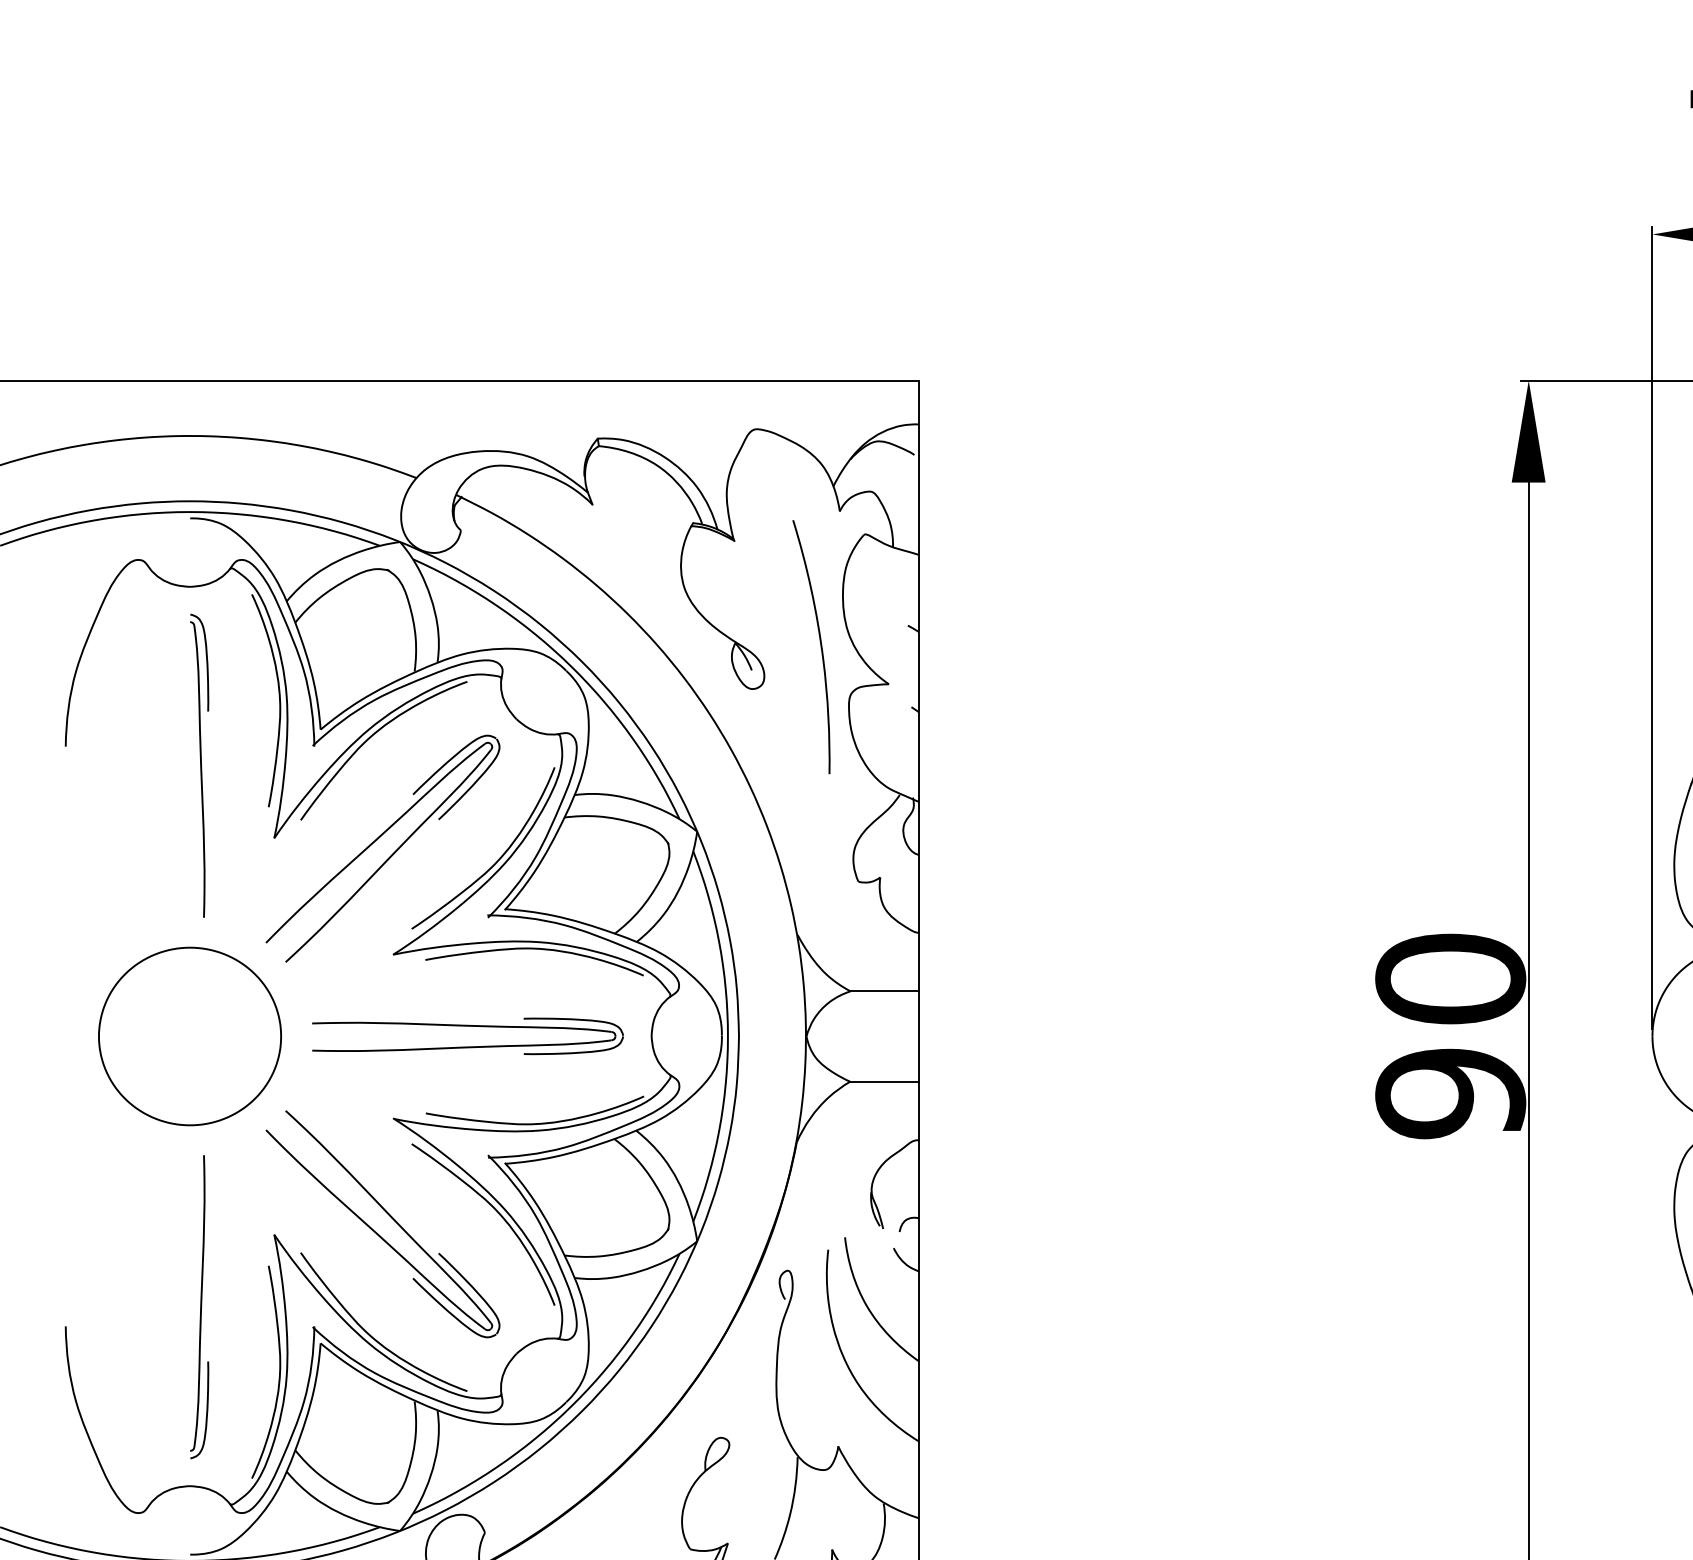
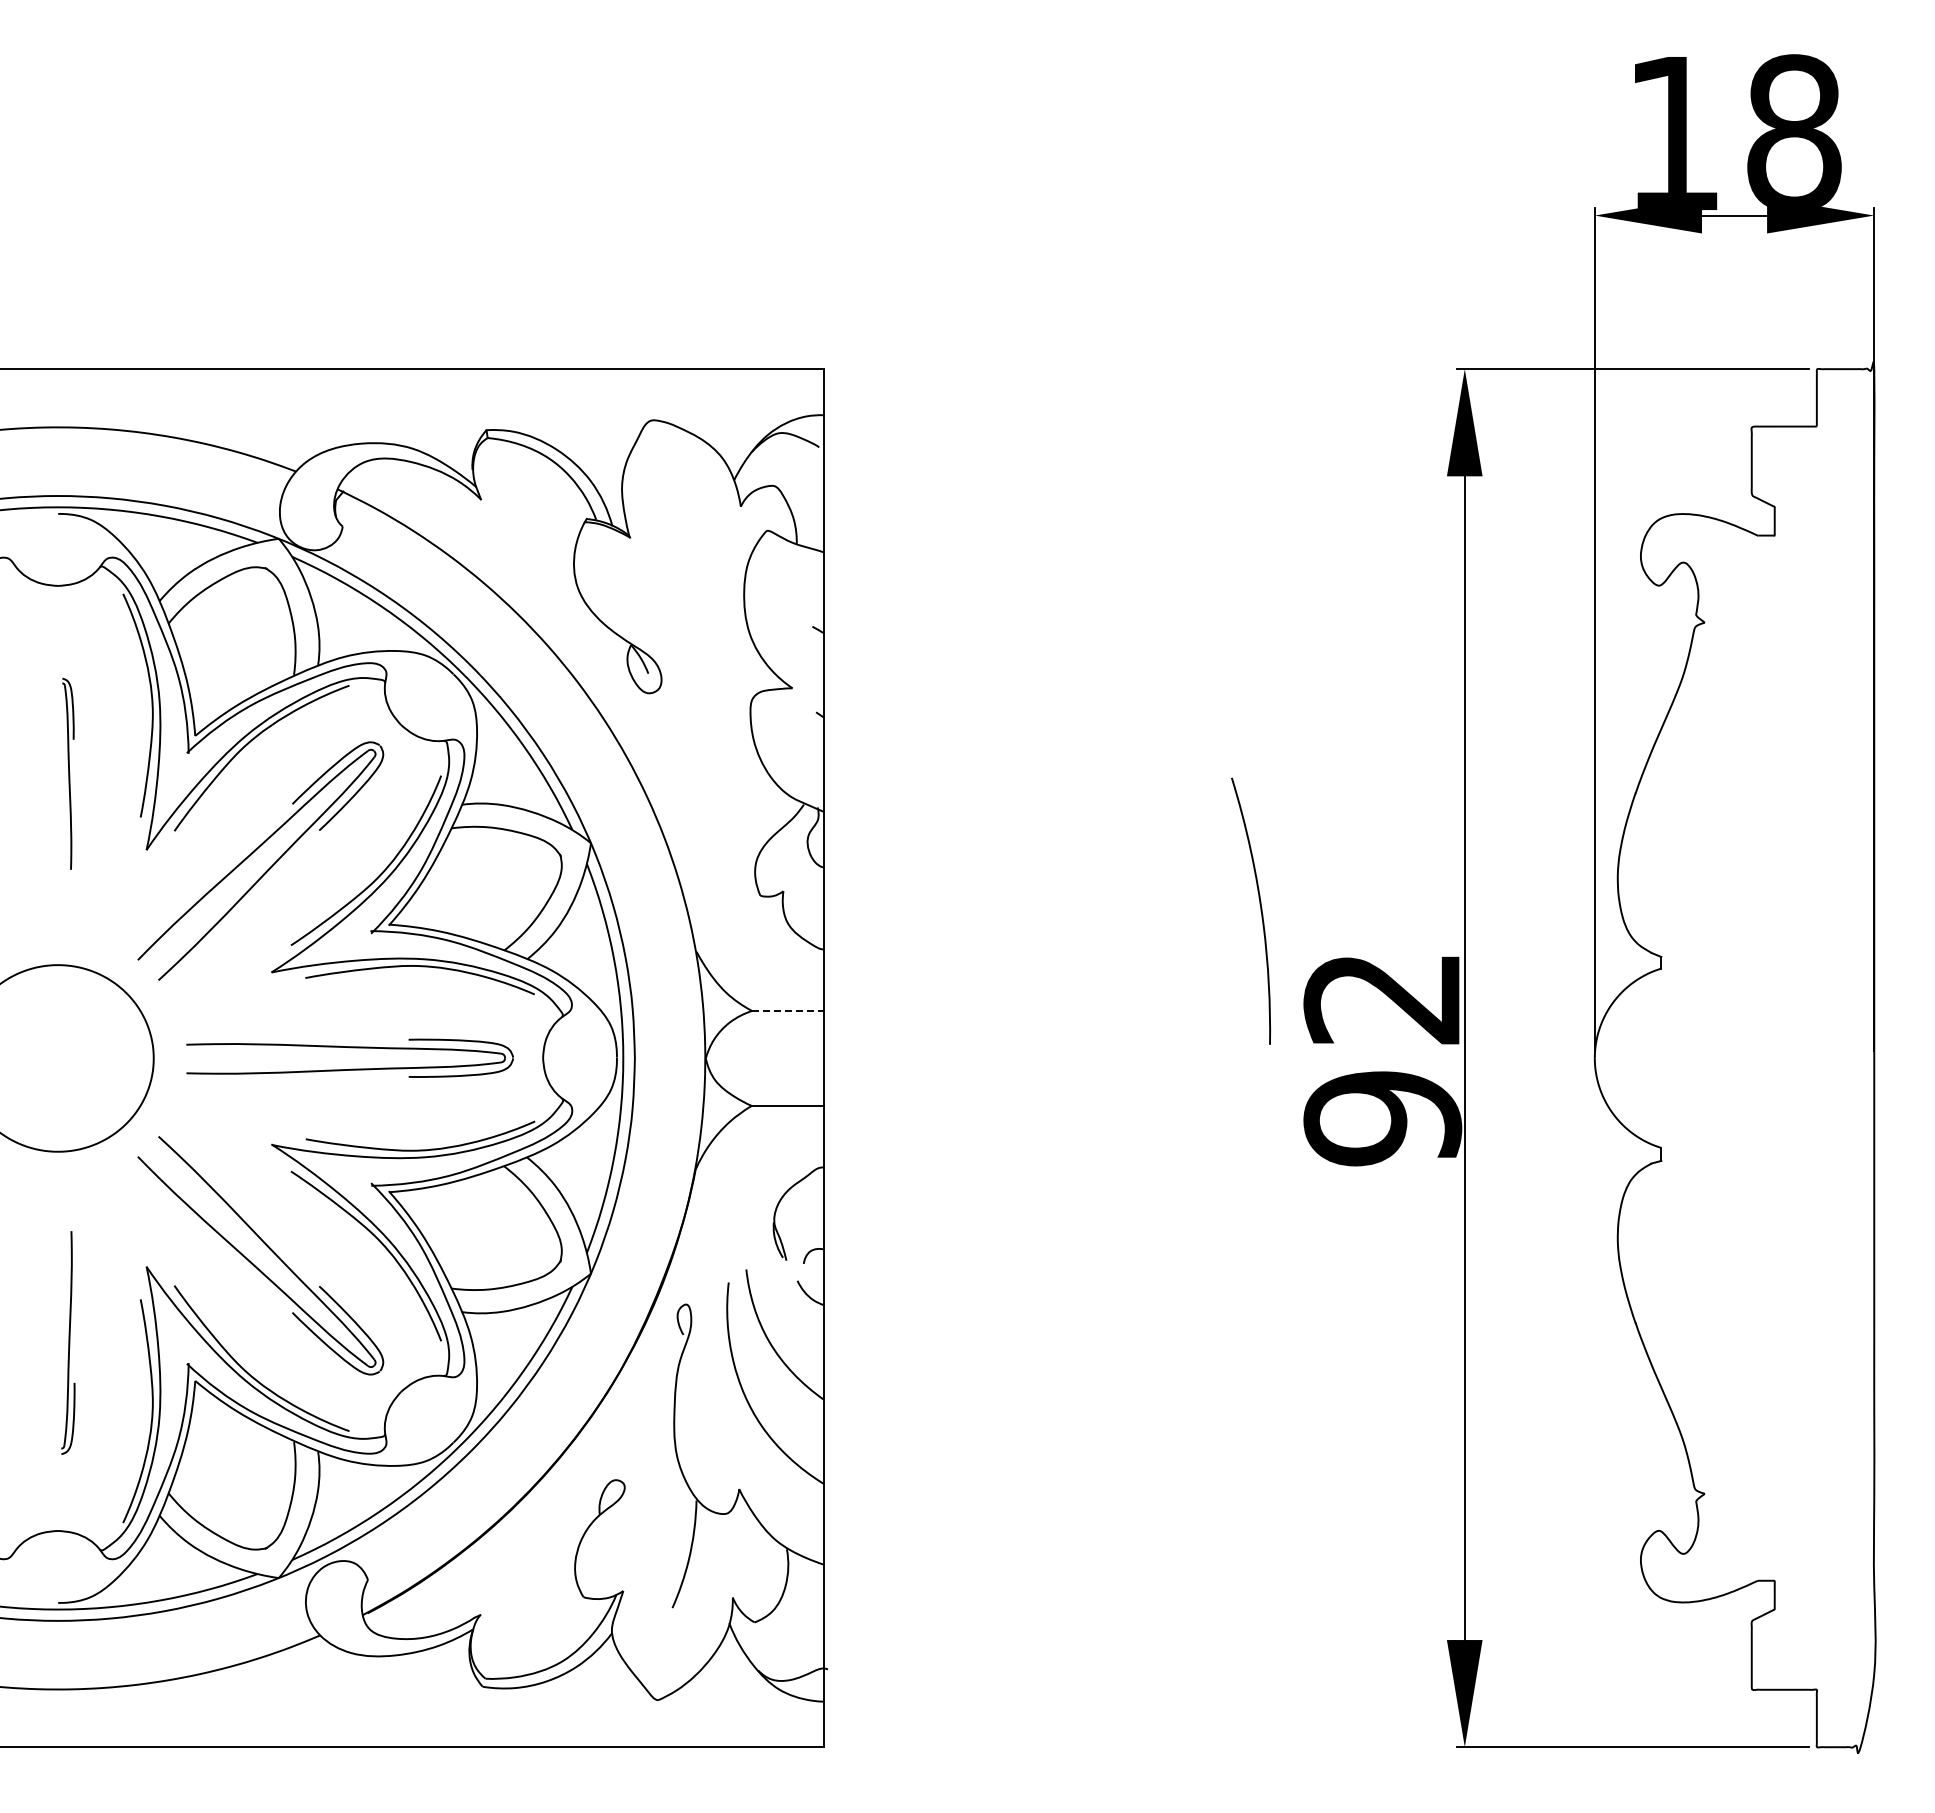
curve: (820, 646) -> (1260, 910), moved
part: (200, 765) -> (68, 773), size x0.6
text: (1450, 978) -> (1382, 997), 90 -> 92
line: (884, 990) -> (787, 1010), solid -> dashed
part: (200, 1306) -> (68, 1342), size x0.7

